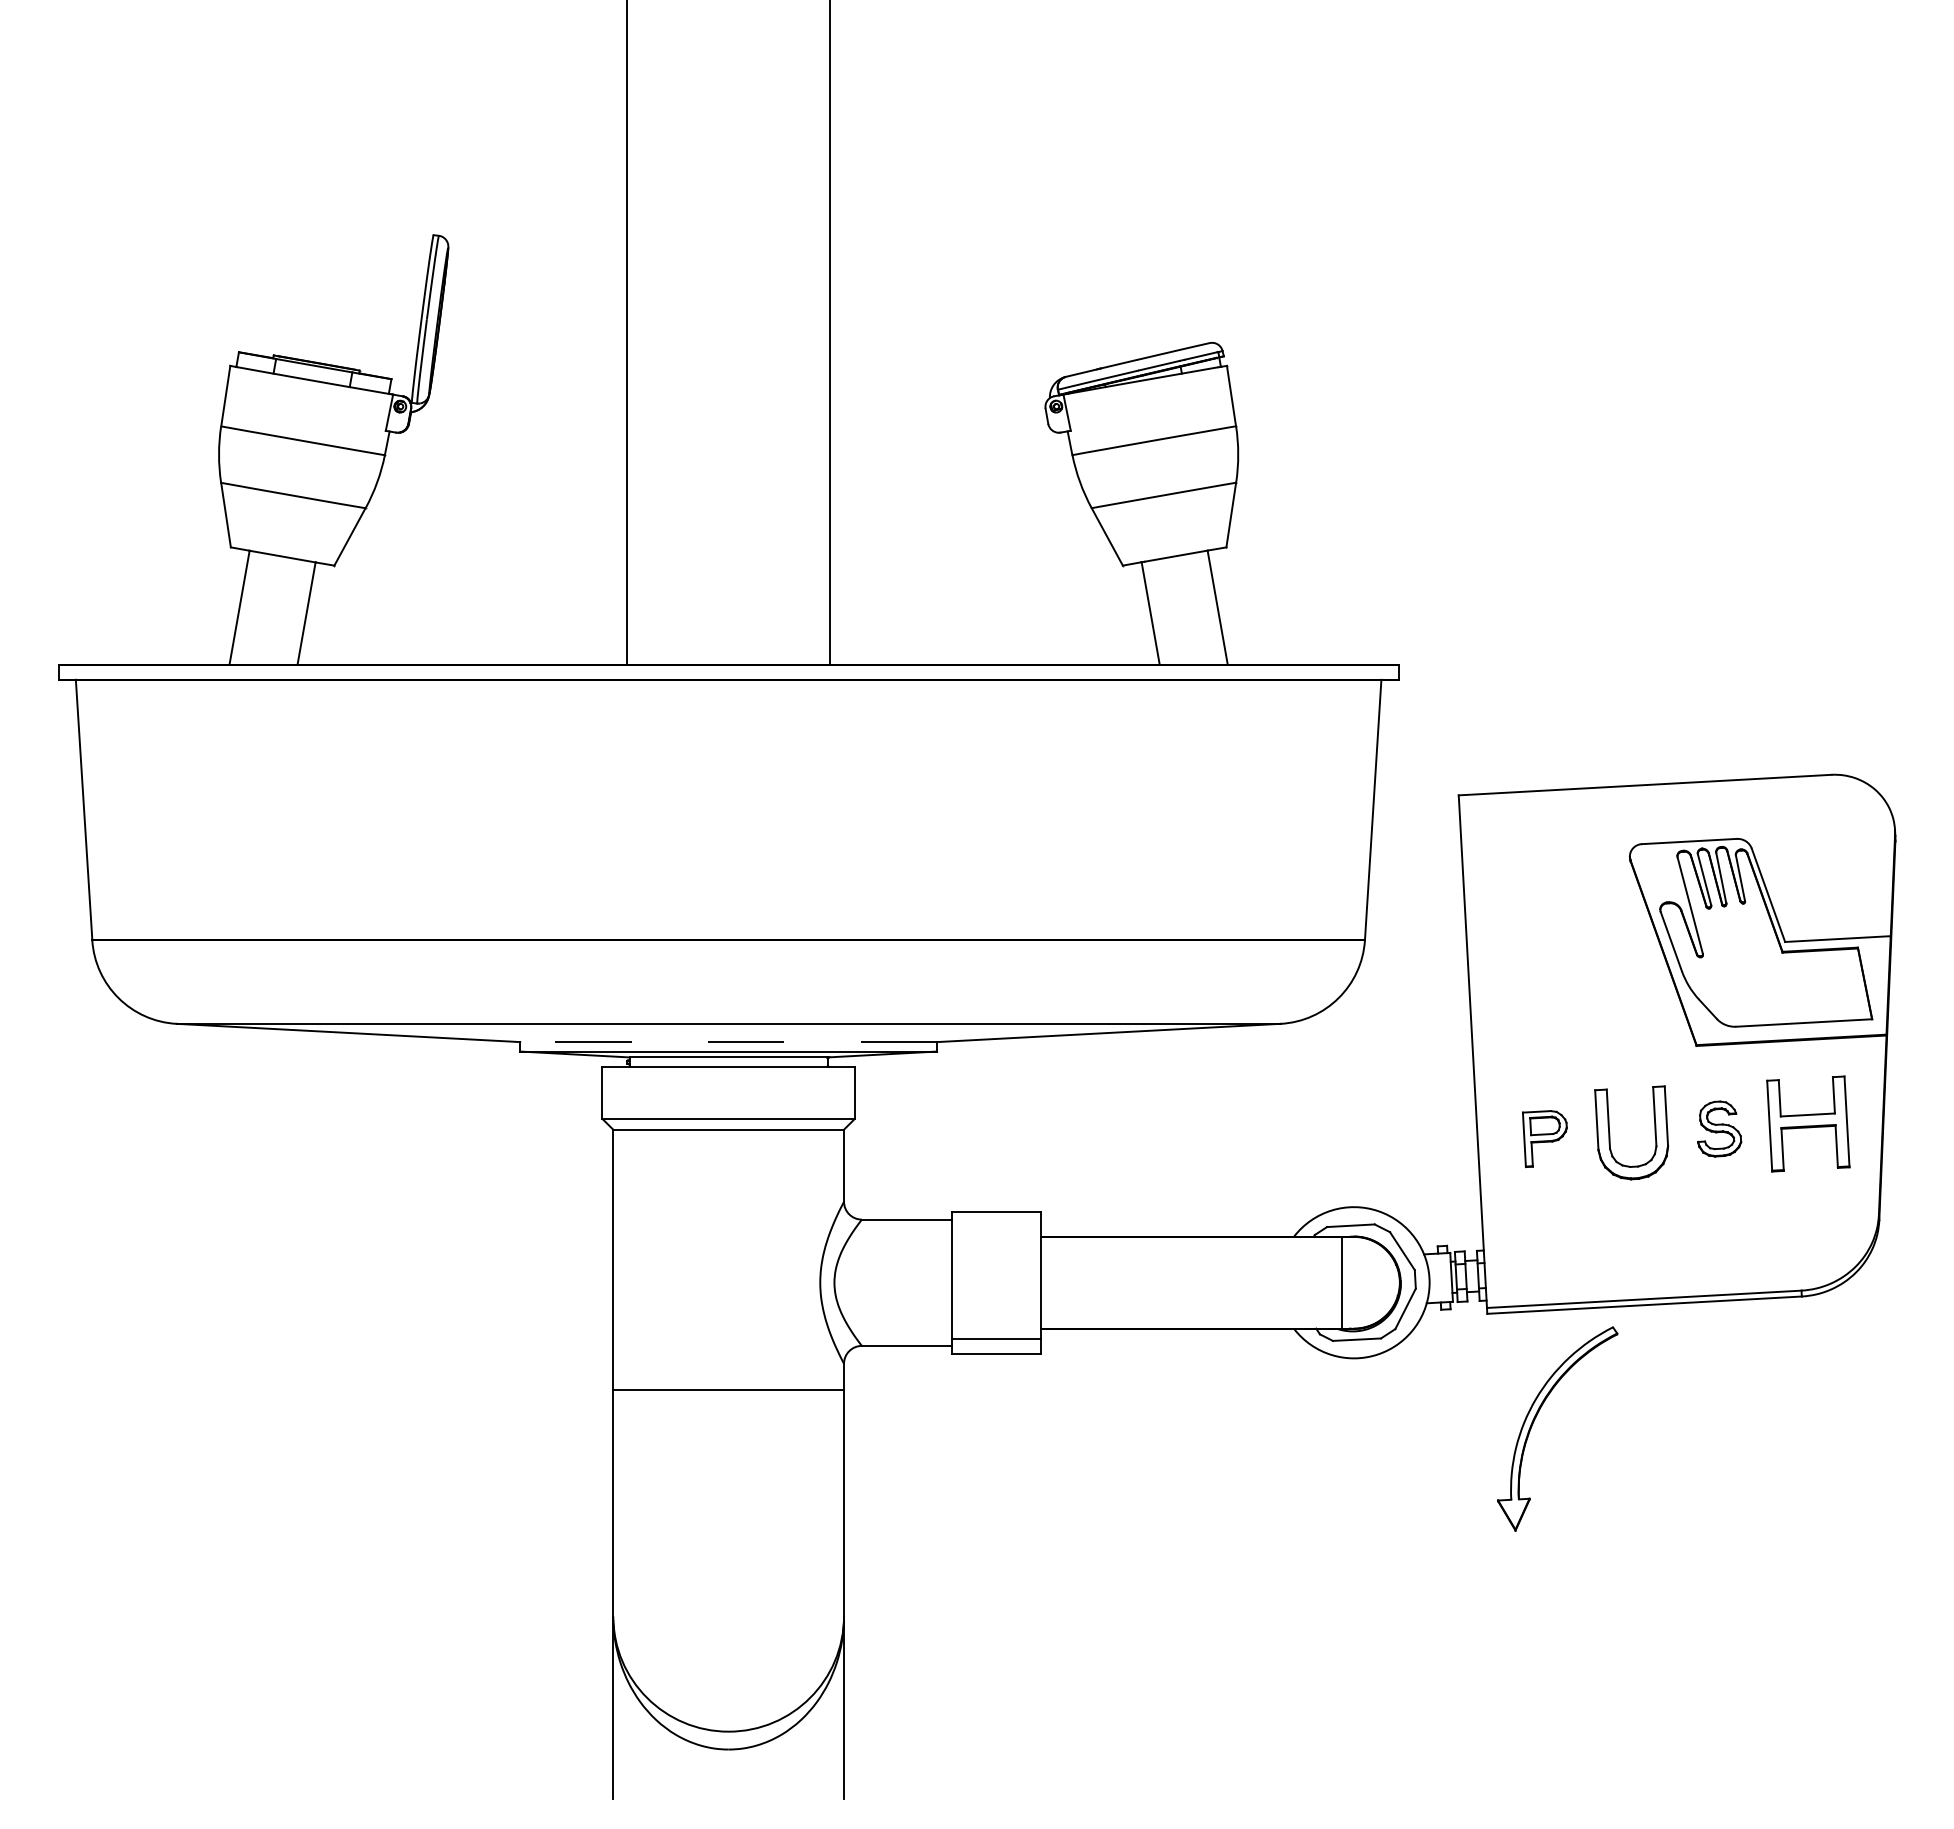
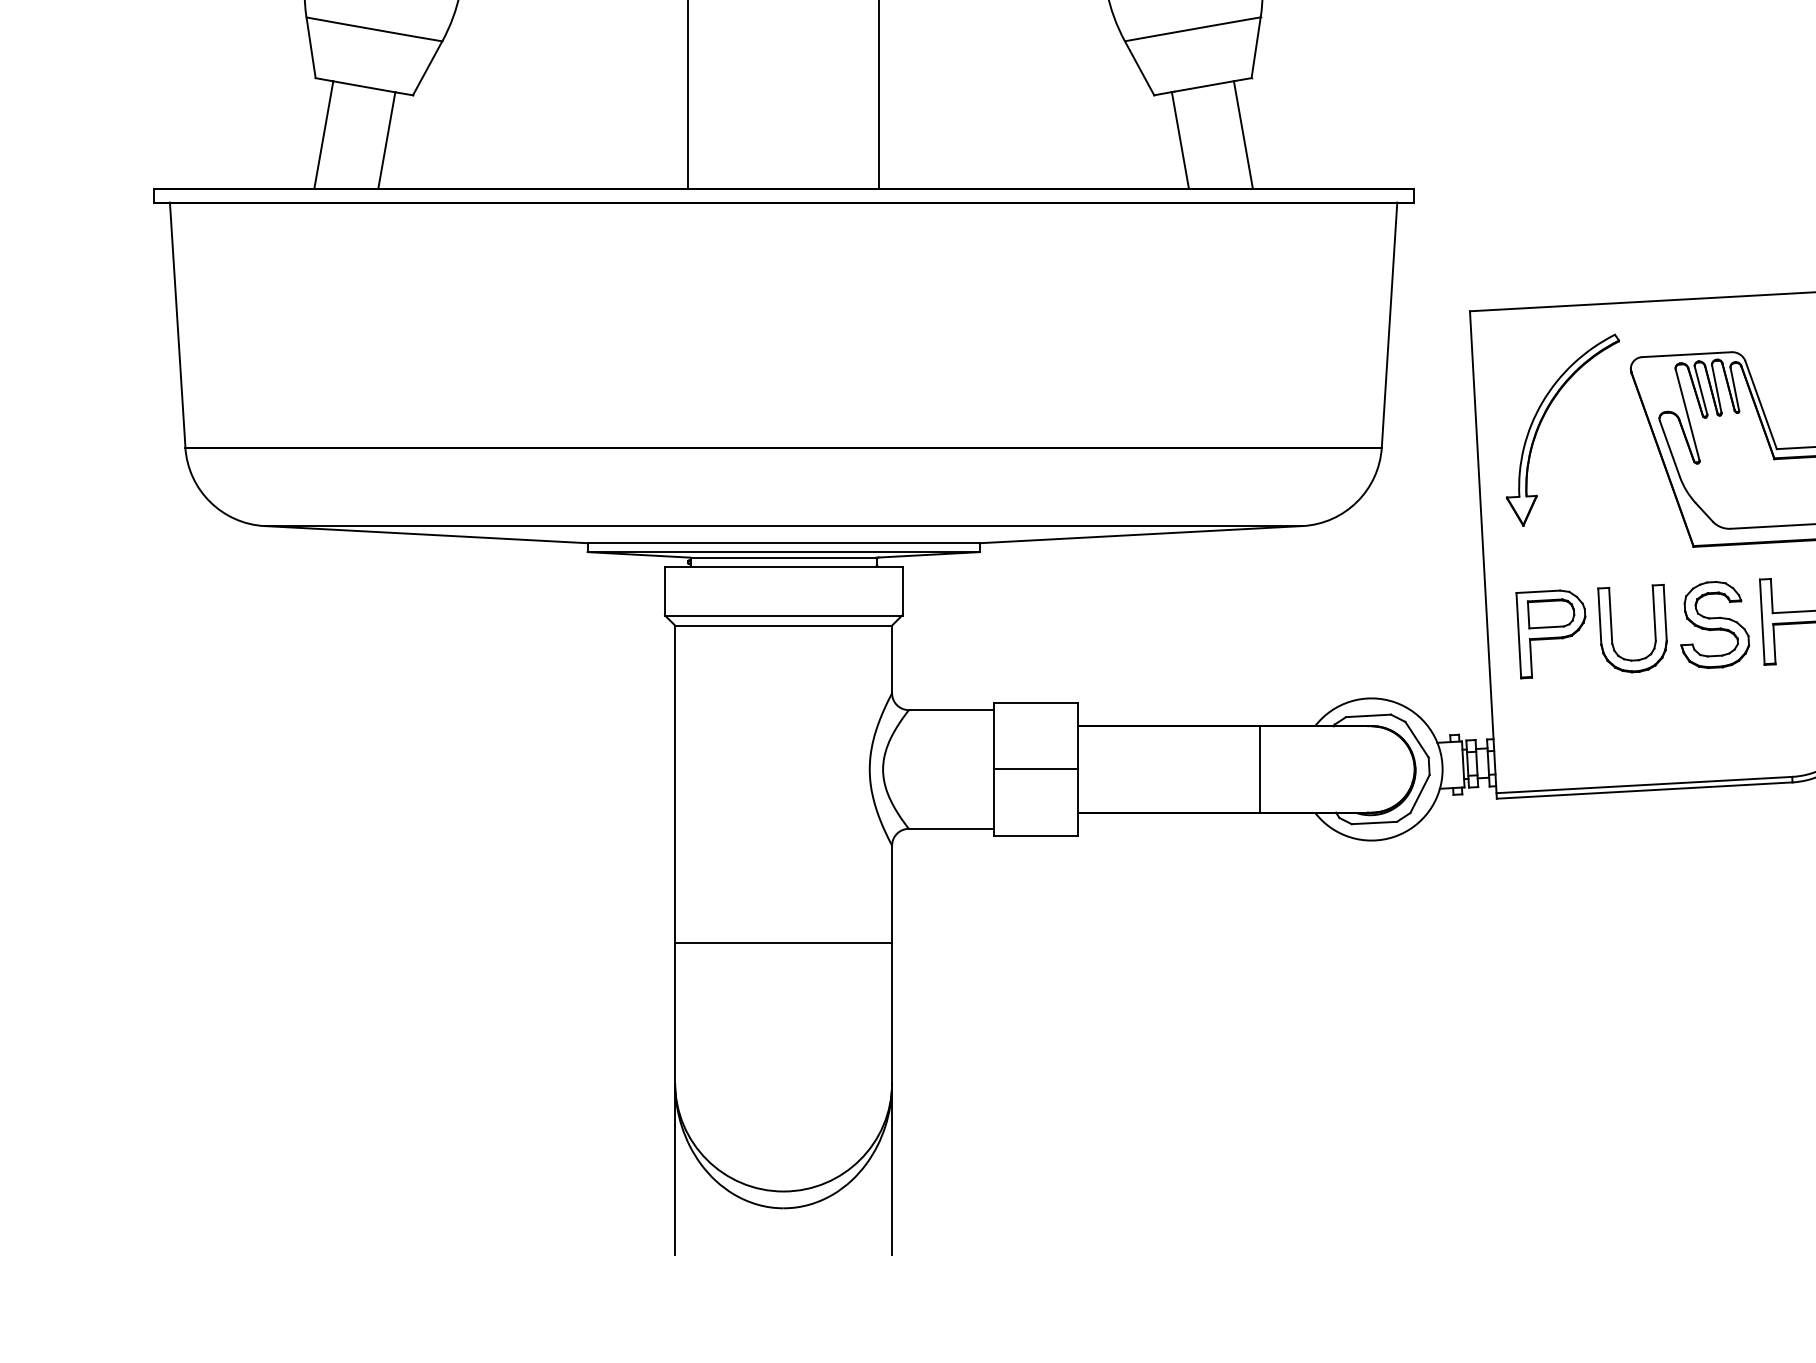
line: (728, 1042) -> (783, 543), dashed -> solid
part: (1719, 1128) -> (1715, 624), size x1.67
part: (1544, 1138) -> (1550, 633), size x1.67
line: (1341, 1282) -> (1259, 769), moved
line: (996, 1338) -> (1035, 769), moved
line: (728, 1390) -> (783, 943), moved
part: (1536, 1417) -> (1543, 419), moved

